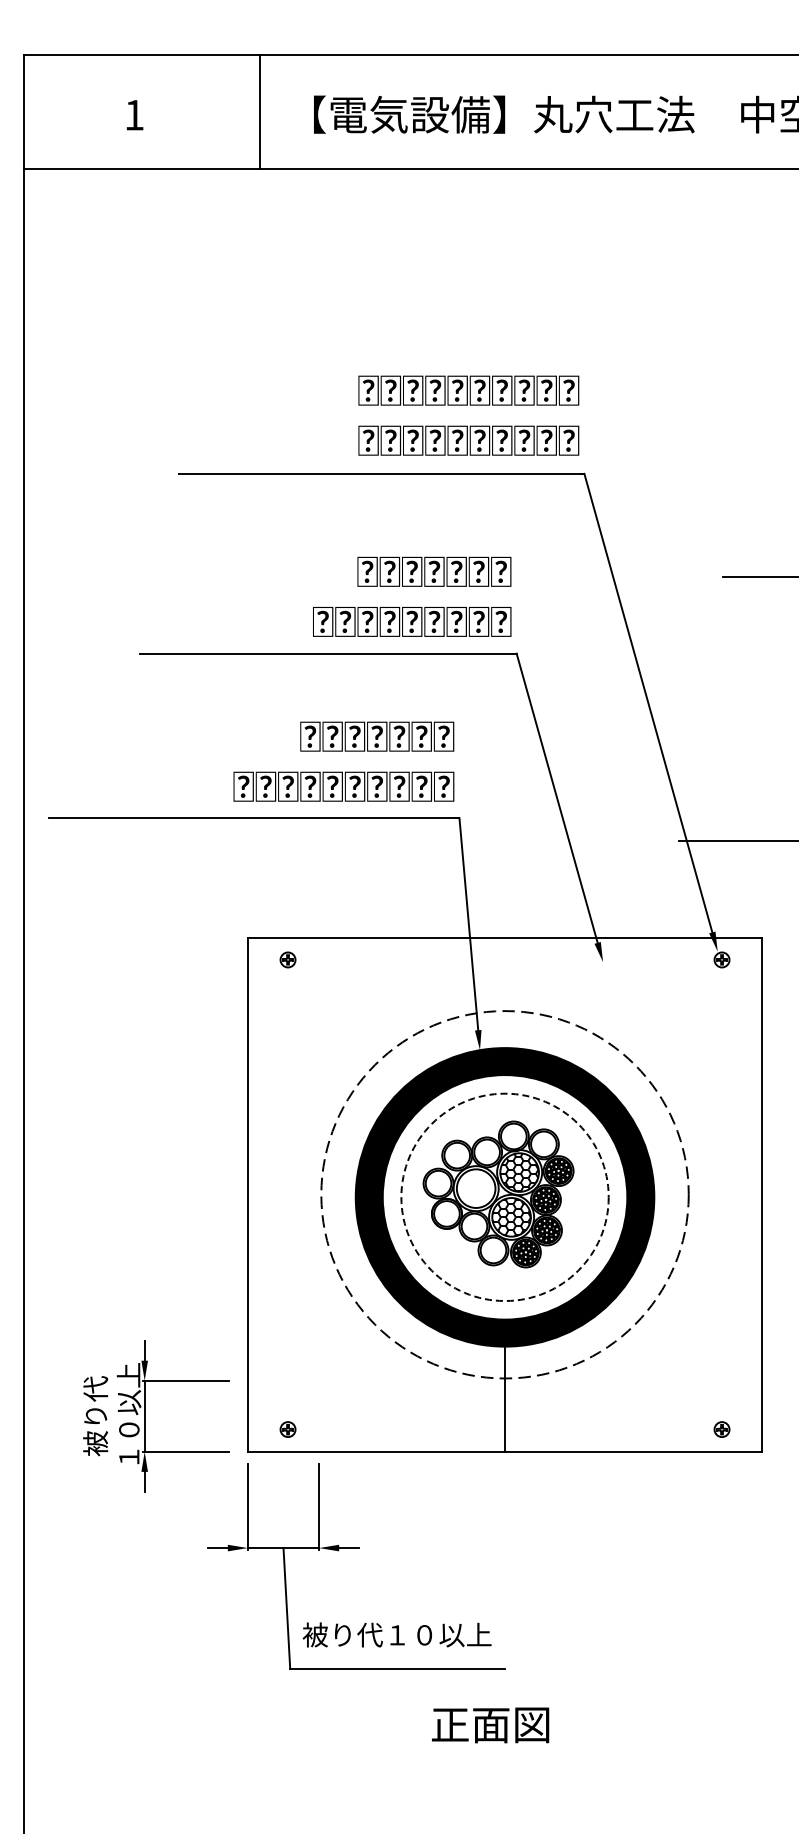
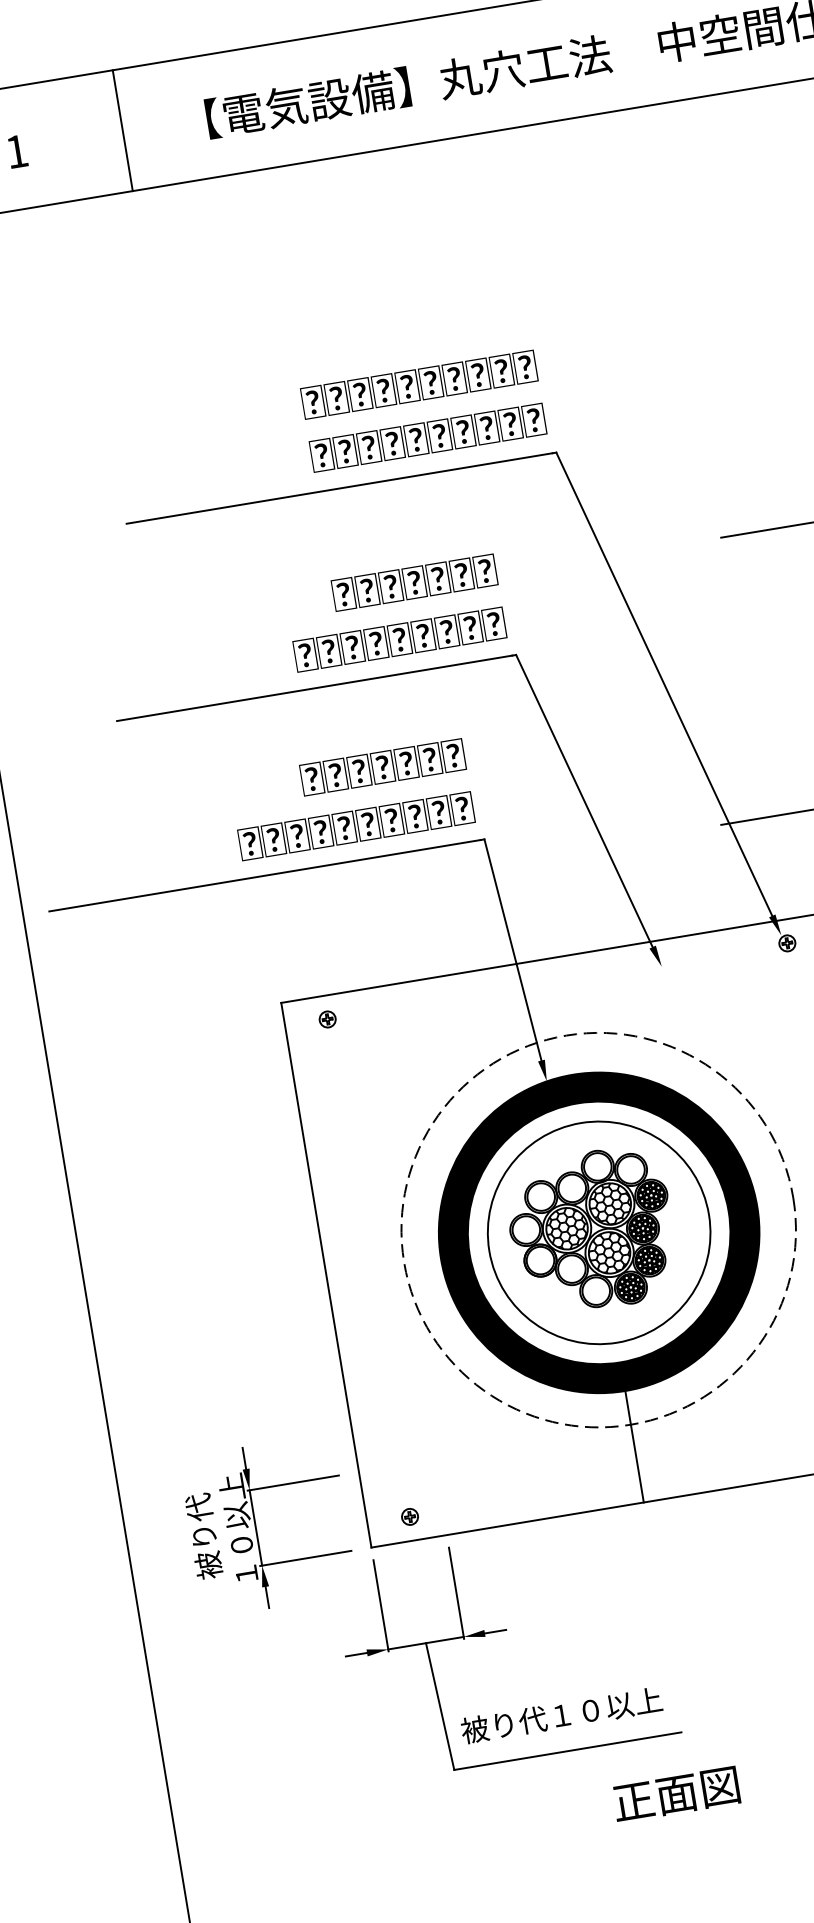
line: (259, 112) -> (122, 131), moved
hatch: (476, 1188) -> (567, 1228), added
circle: (504, 1197) -> (598, 1233), dashed -> solid

